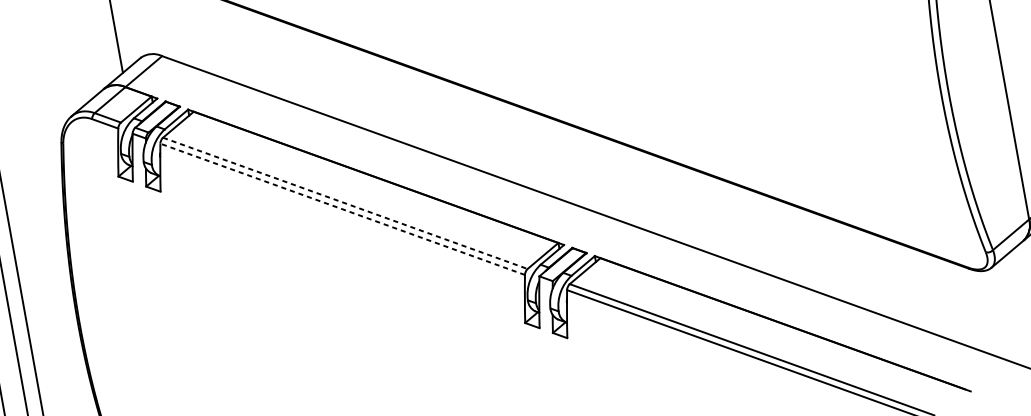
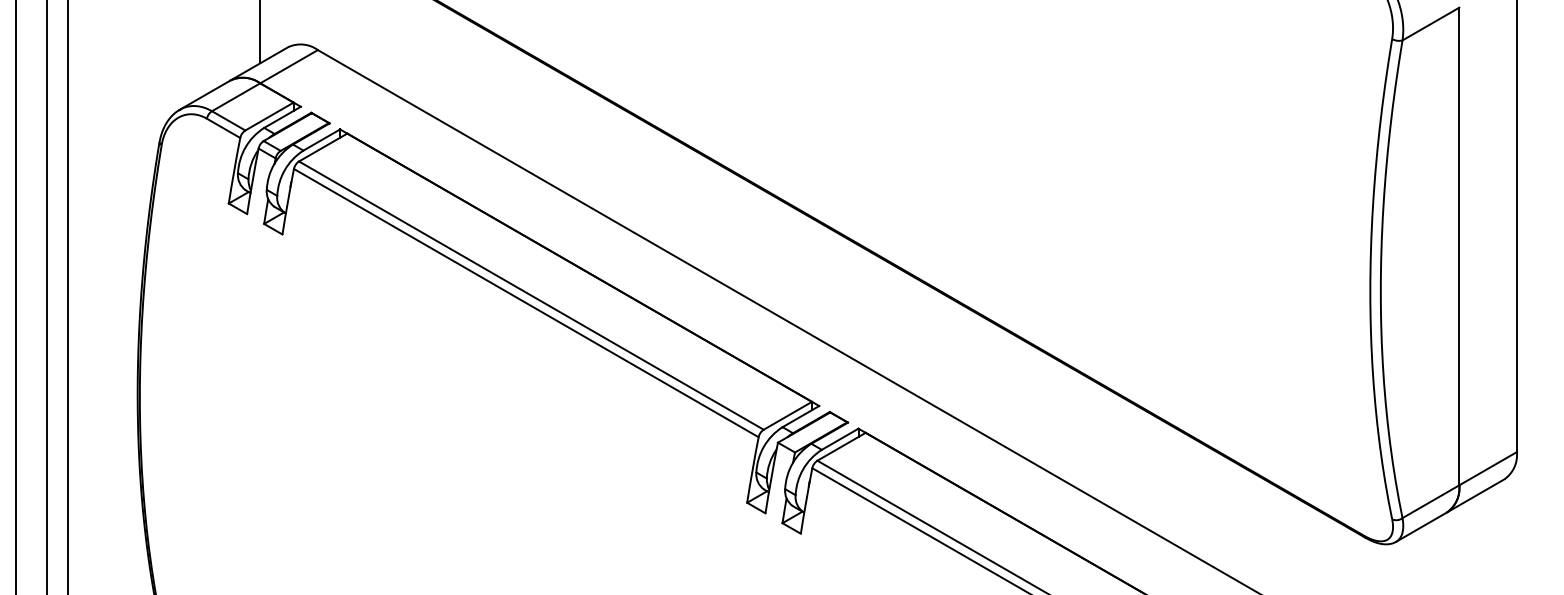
line: (345, 203) -> (531, 295), dashed -> solid
line: (342, 209) -> (525, 302), dashed -> solid

